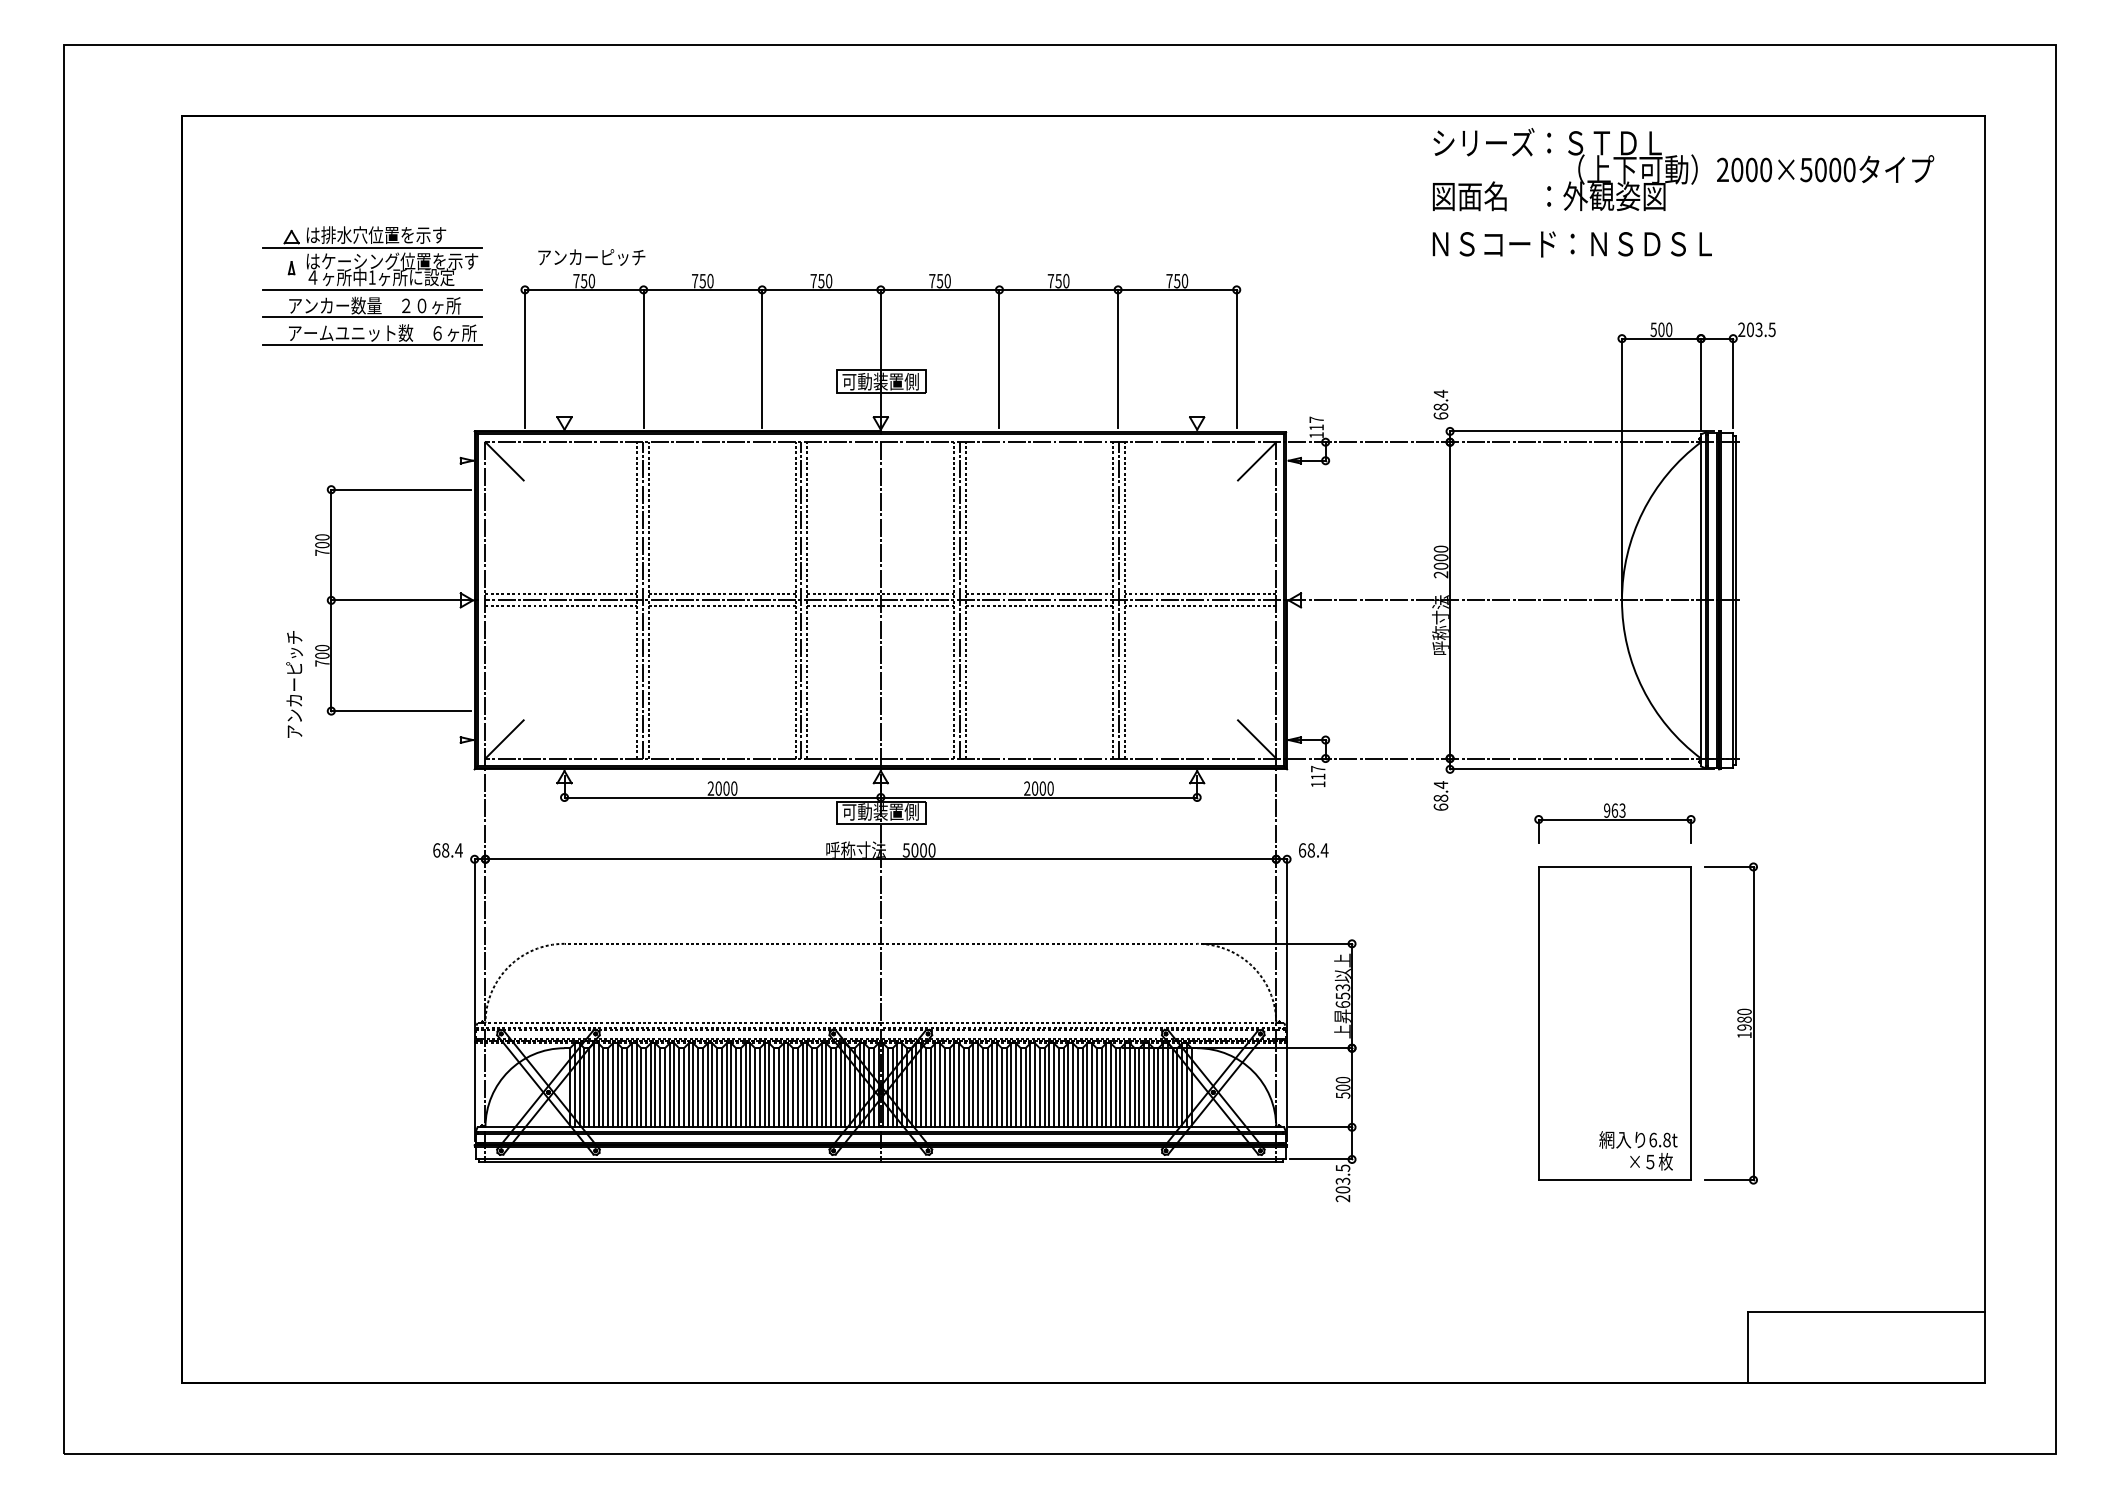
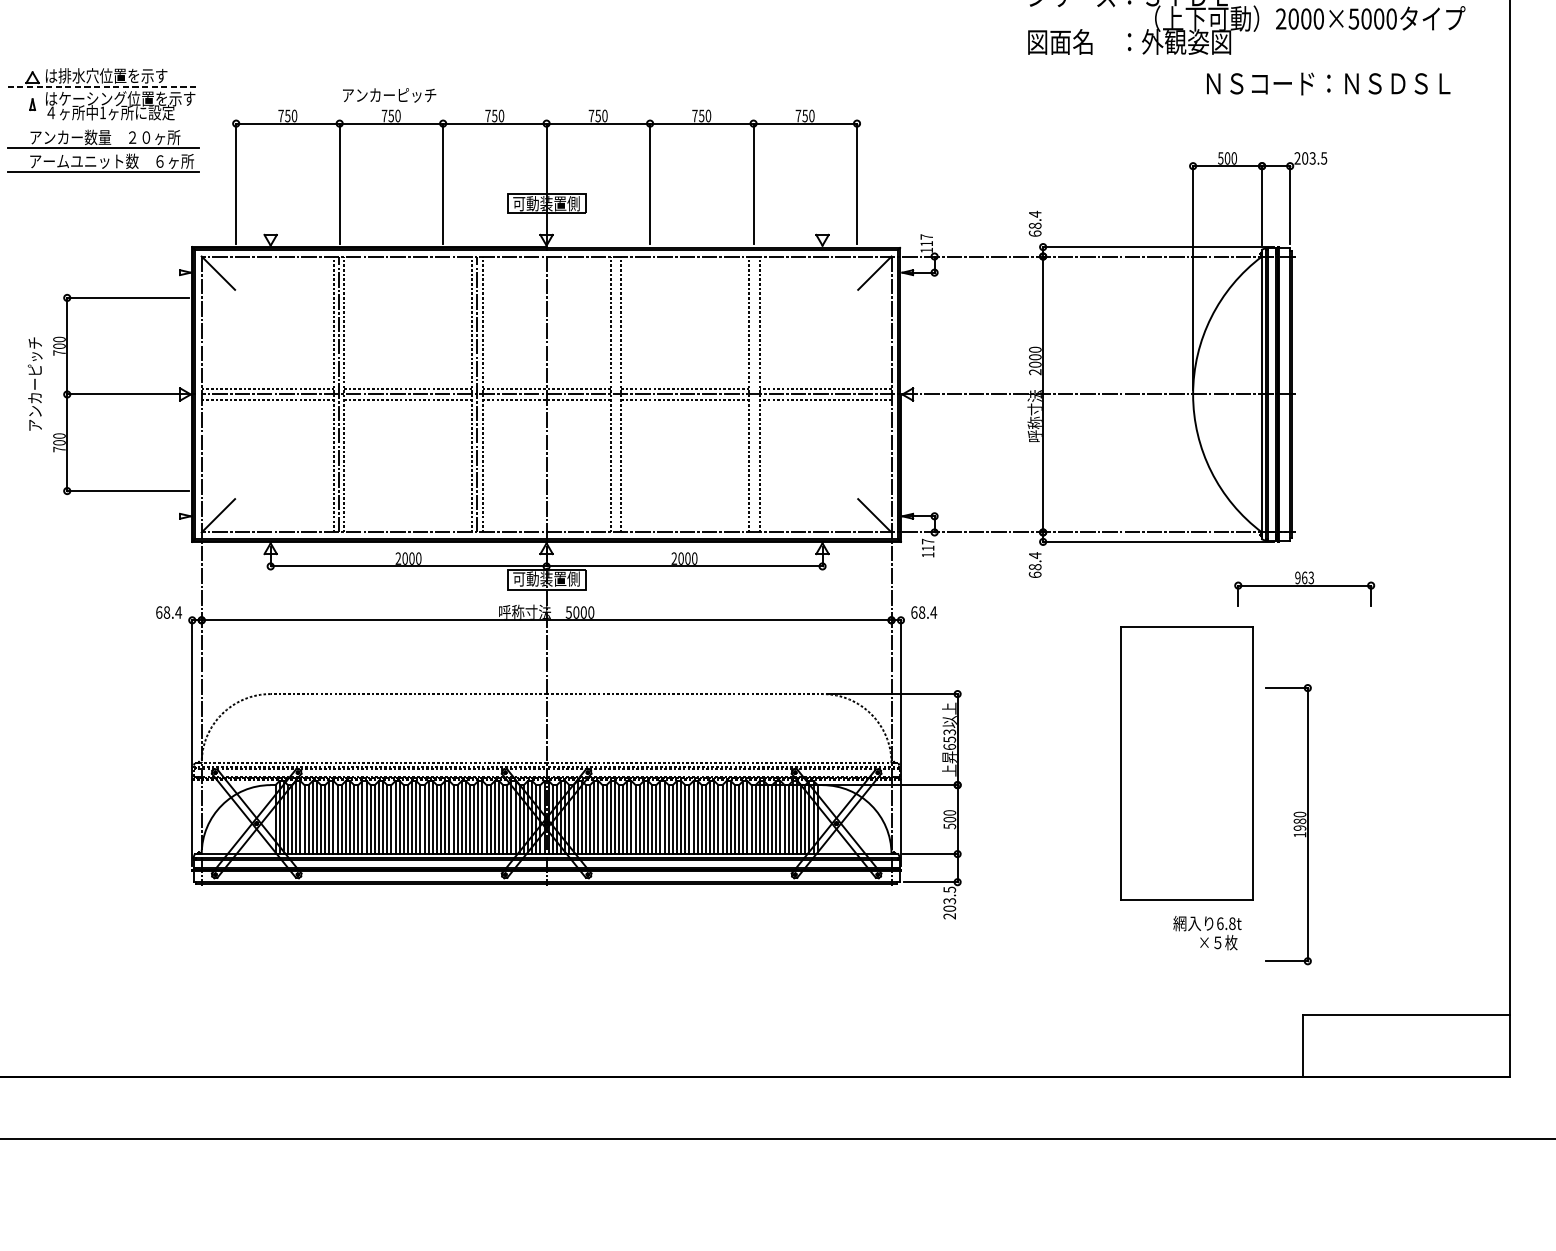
text: (1571, 244) -> (1327, 84), moved
line: (372, 247) -> (103, 86), solid -> dashed
text: (591, 257) -> (389, 95), moved
line: (372, 289) -> (103, 123), removed
line: (960, 600) -> (616, 394), removed
line: (1119, 600) -> (754, 394), removed
text: (294, 684) -> (35, 384), moved
part: (1614, 823) -> (1304, 589), moved
part: (1737, 1020) -> (1293, 822), moved
text: (1638, 1150) -> (1207, 932), moved

